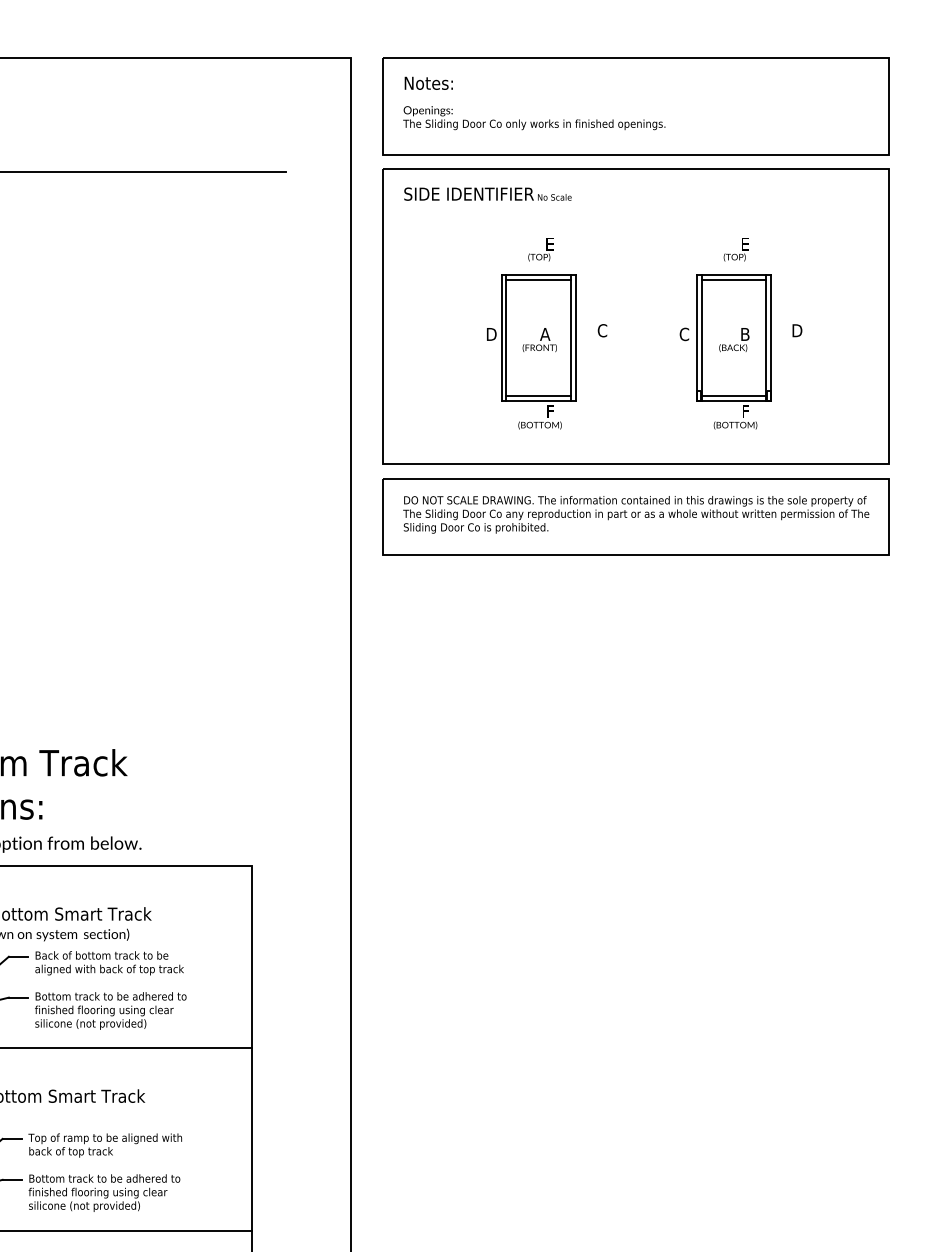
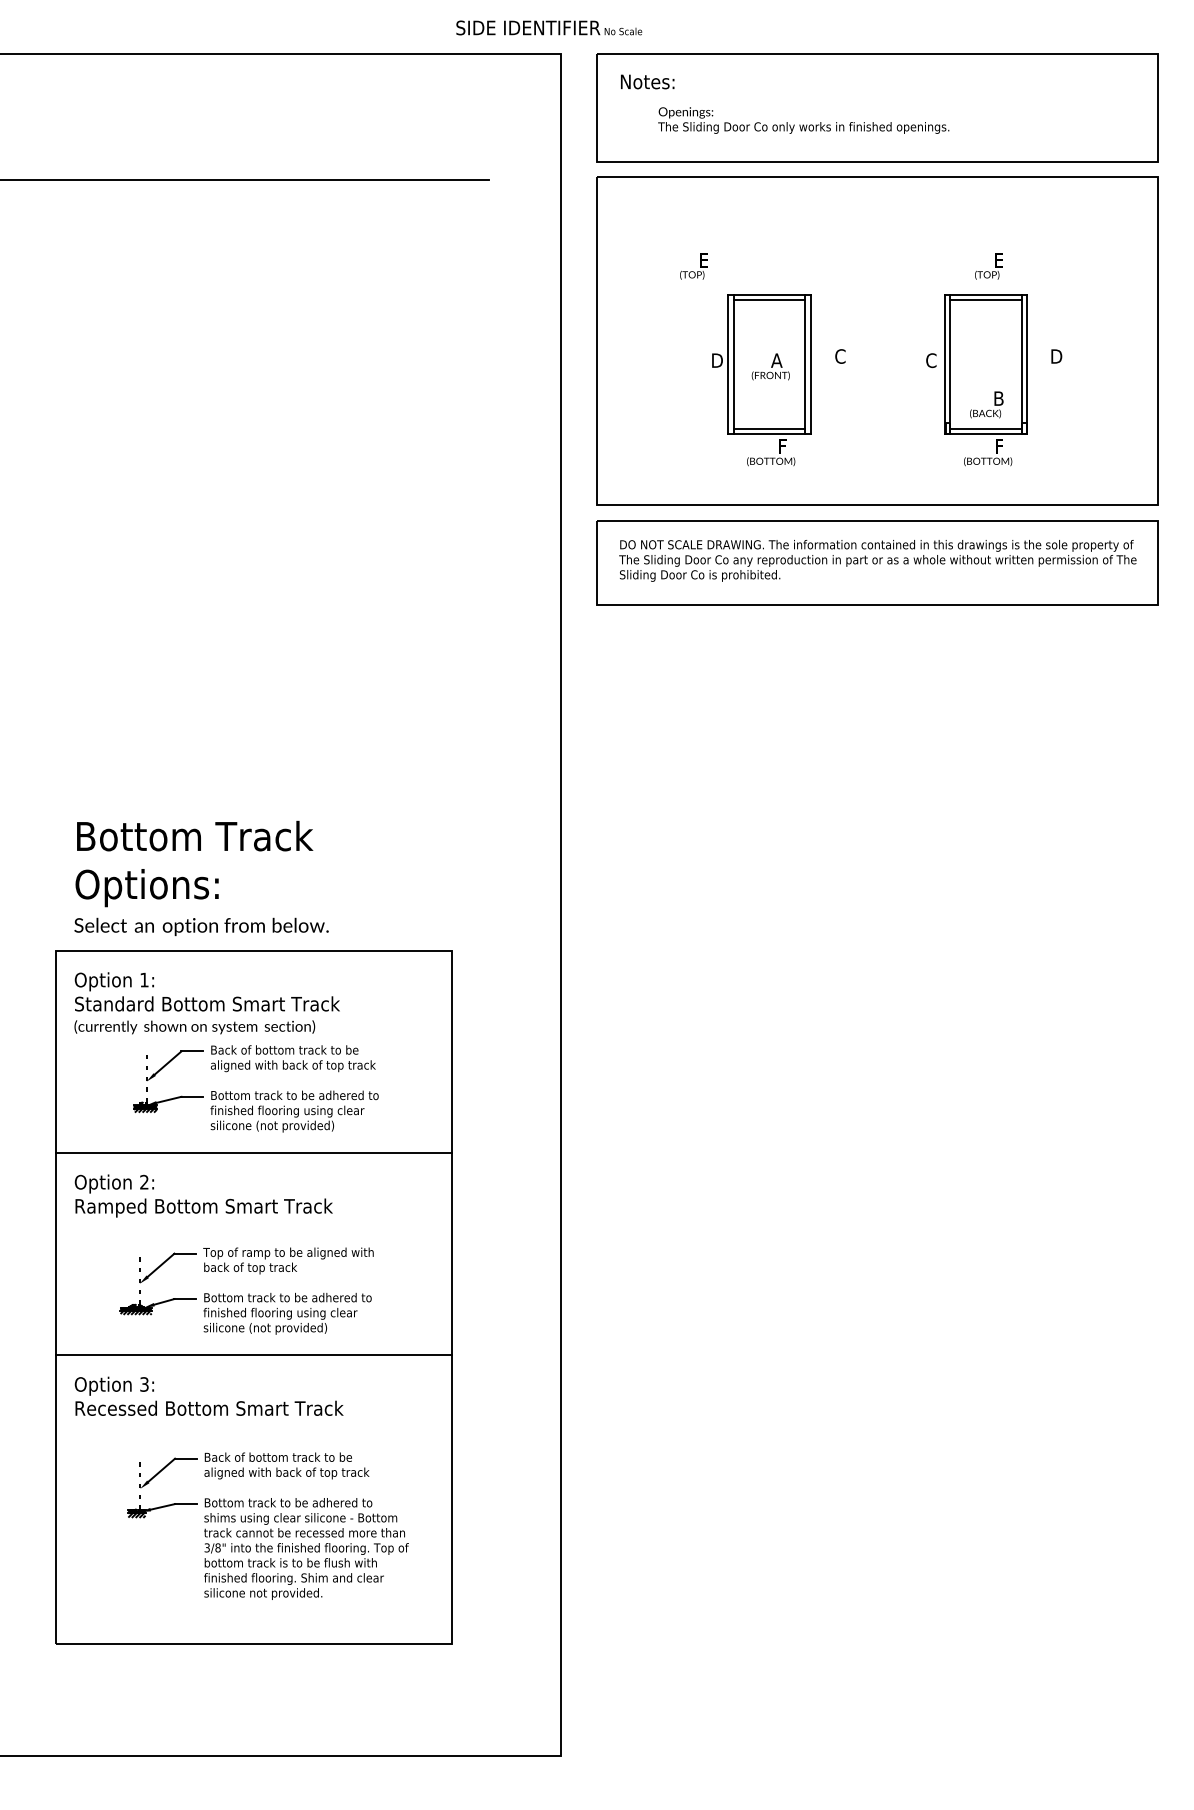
text: (534, 118) -> (803, 120), moved
text: (488, 193) -> (549, 27), moved
text: (540, 249) -> (693, 266), moved
text: (734, 339) -> (986, 404), moved

